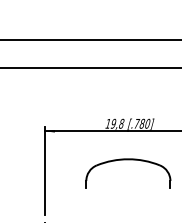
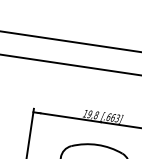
text: (142, 123) -> (113, 117), [.780] -> [.663]

